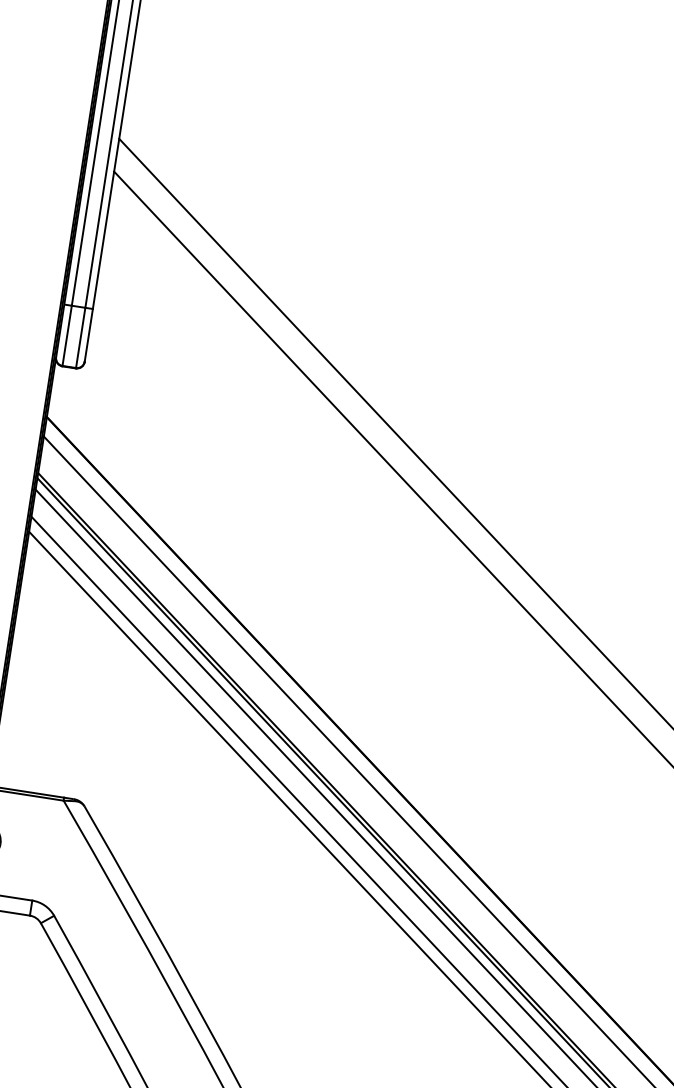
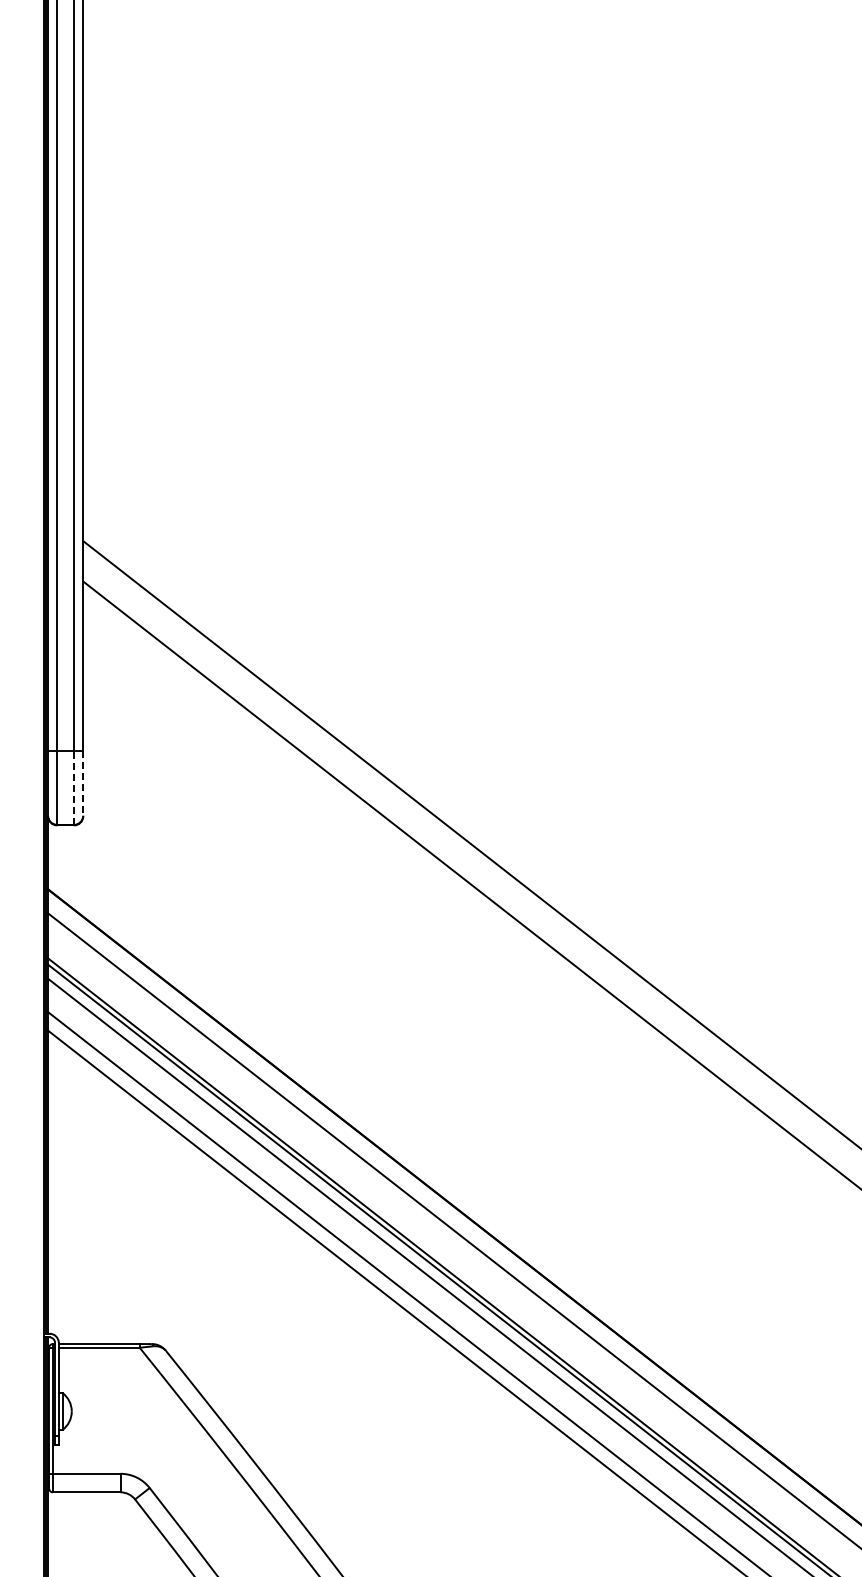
line: (88, 335) -> (83, 783), solid -> dashed
line: (81, 337) -> (74, 787), solid -> dashed

